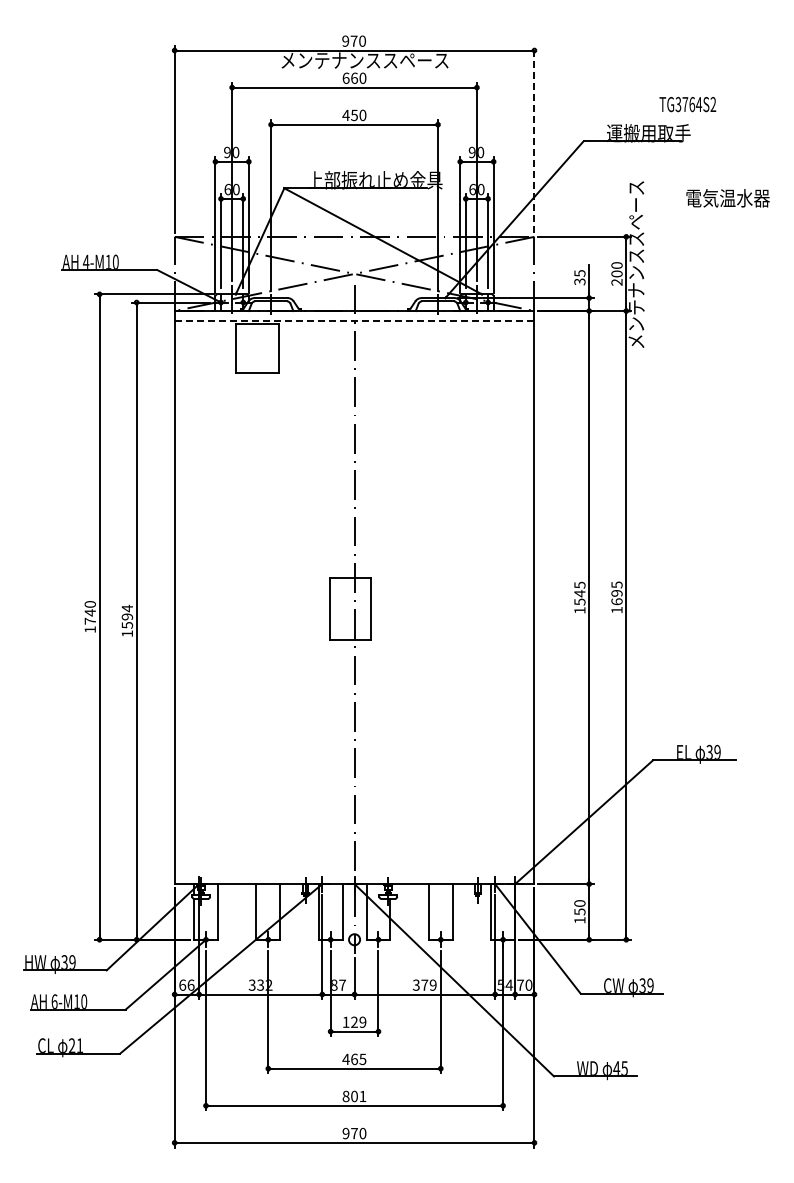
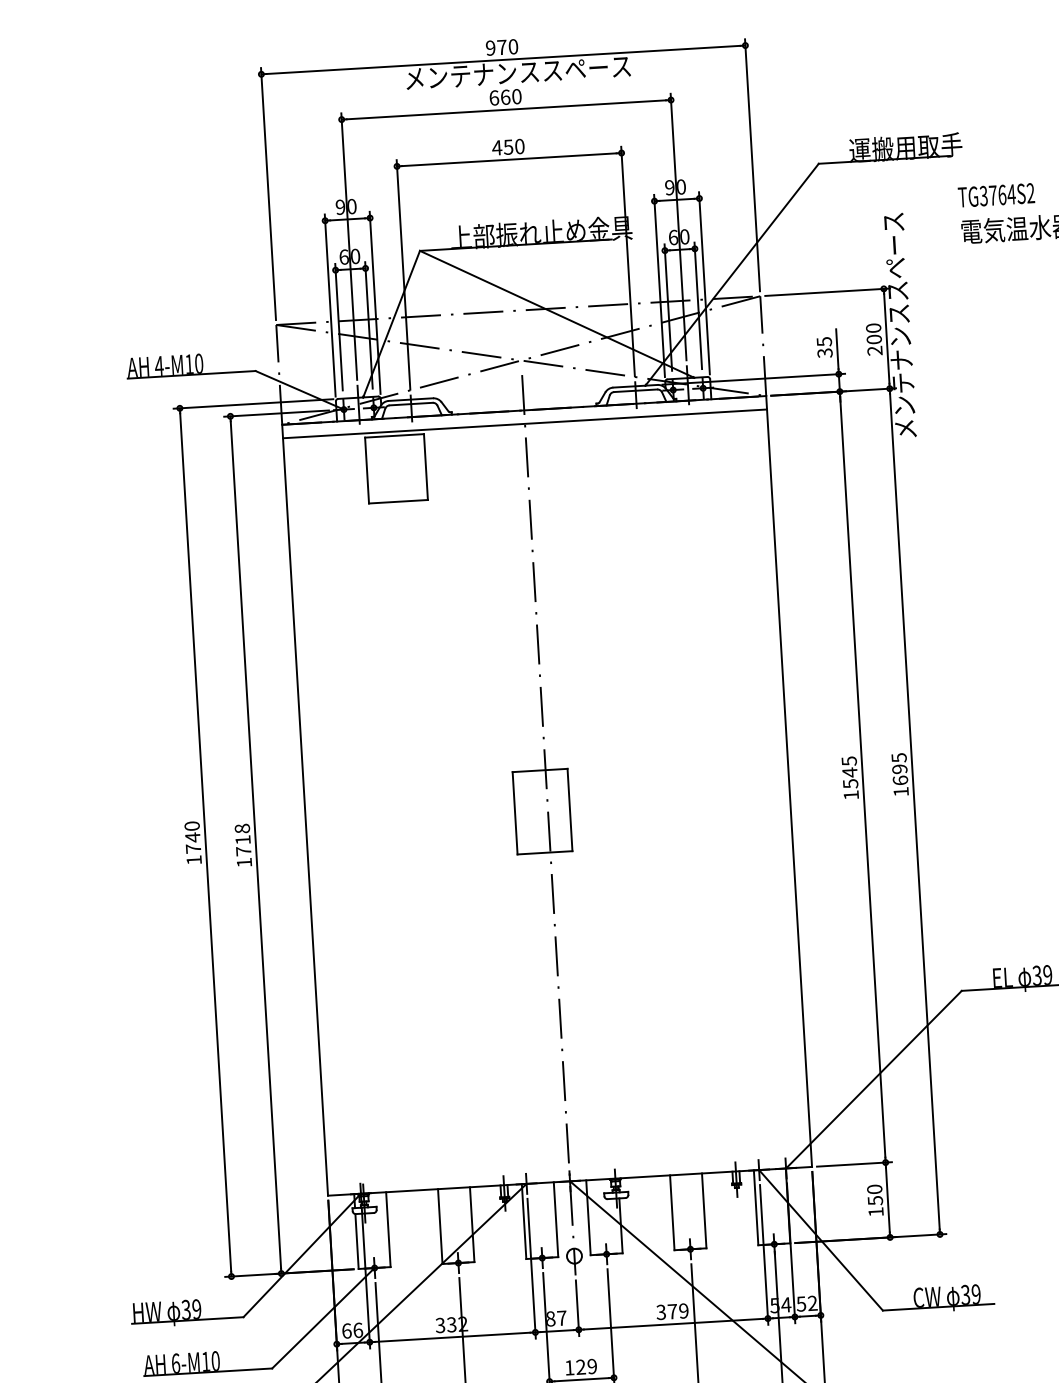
text: (687, 104) -> (996, 195), moved
line: (534, 139) -> (752, 165), dashed -> solid
line: (354, 321) -> (524, 424), dashed -> solid
text: (127, 616) -> (243, 839), 1594 -> 1718
text: (524, 984) -> (806, 1302), 70 -> 52

